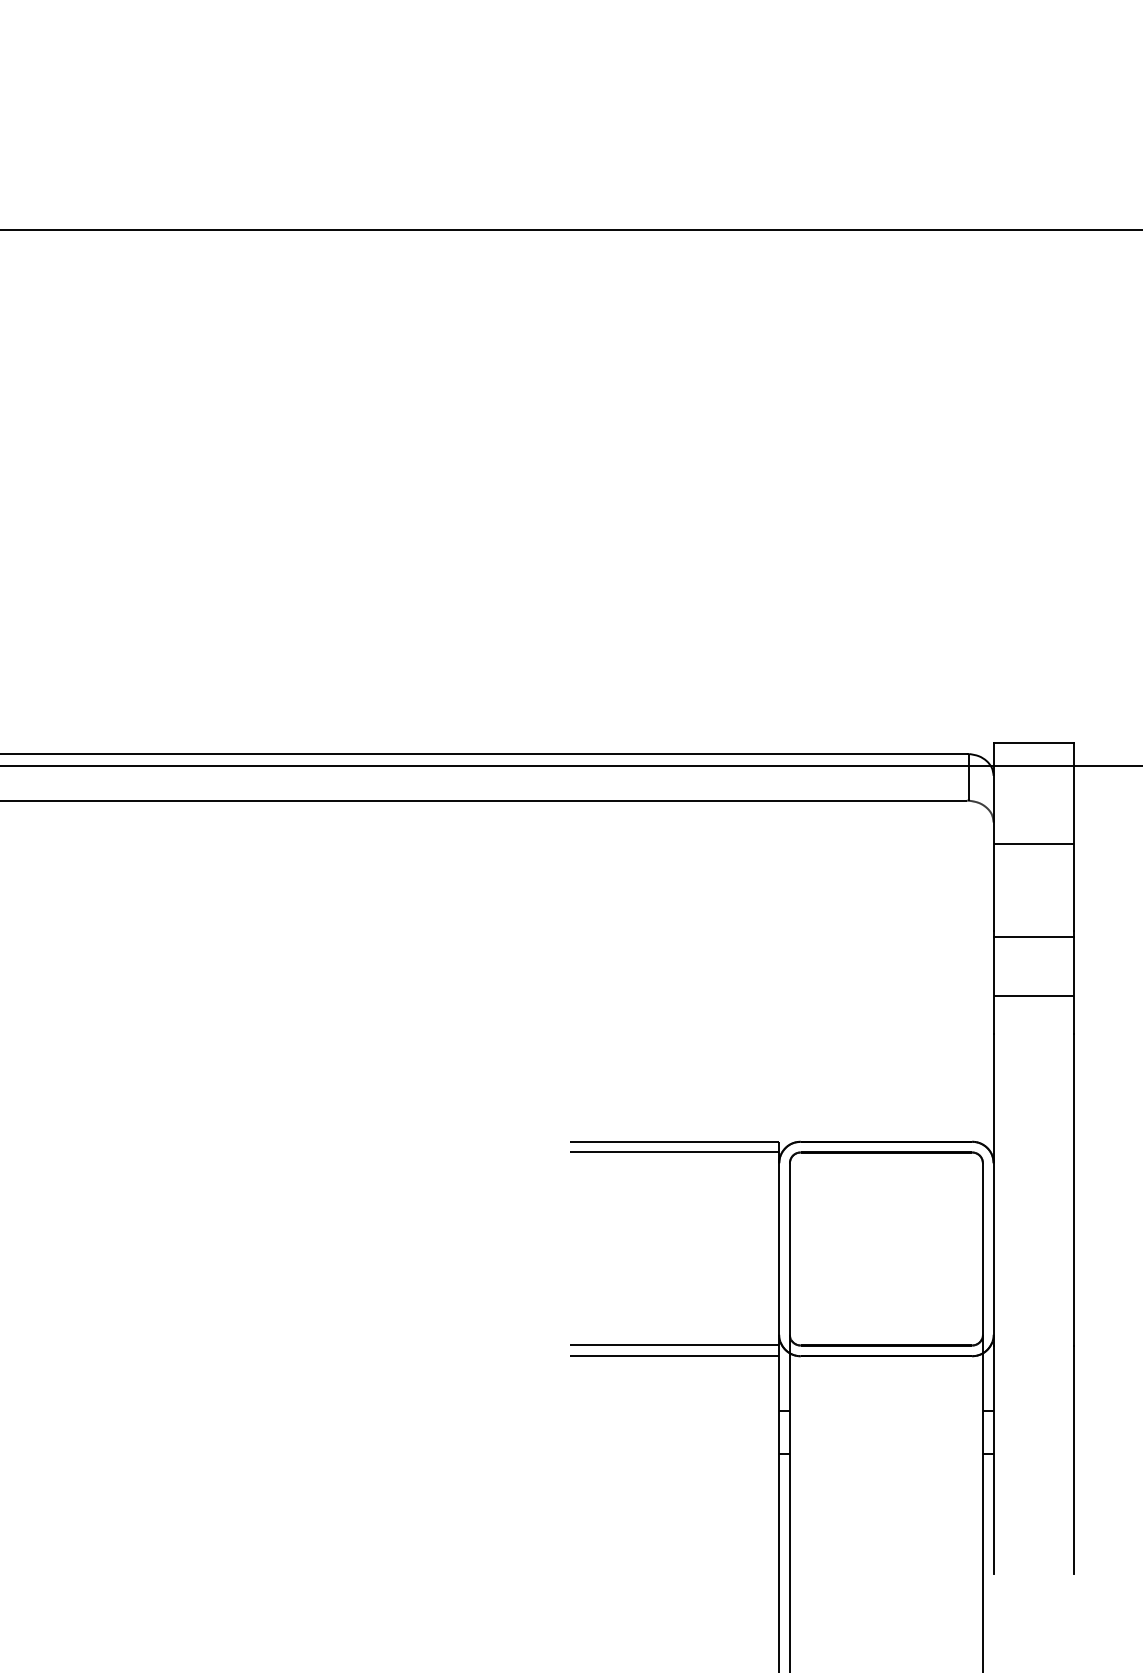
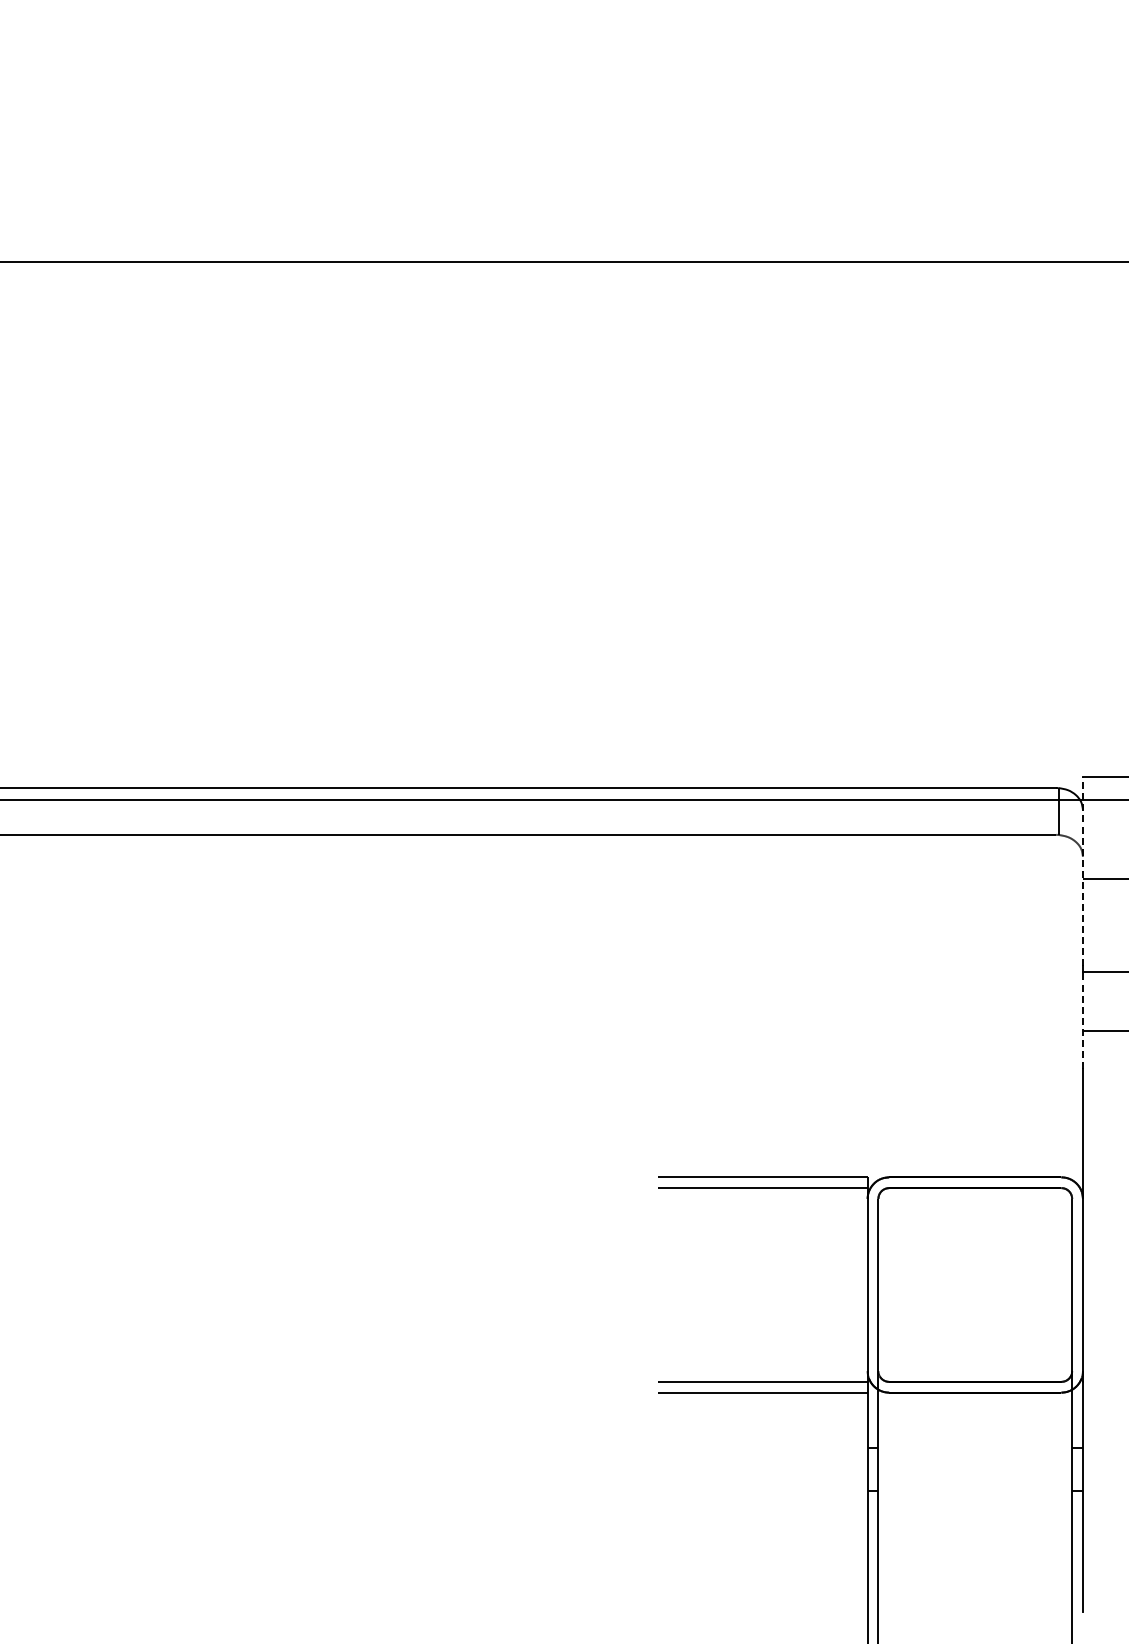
line: (993, 836) -> (1082, 870), solid -> dashed
line: (993, 984) -> (1082, 1019), solid -> dashed

